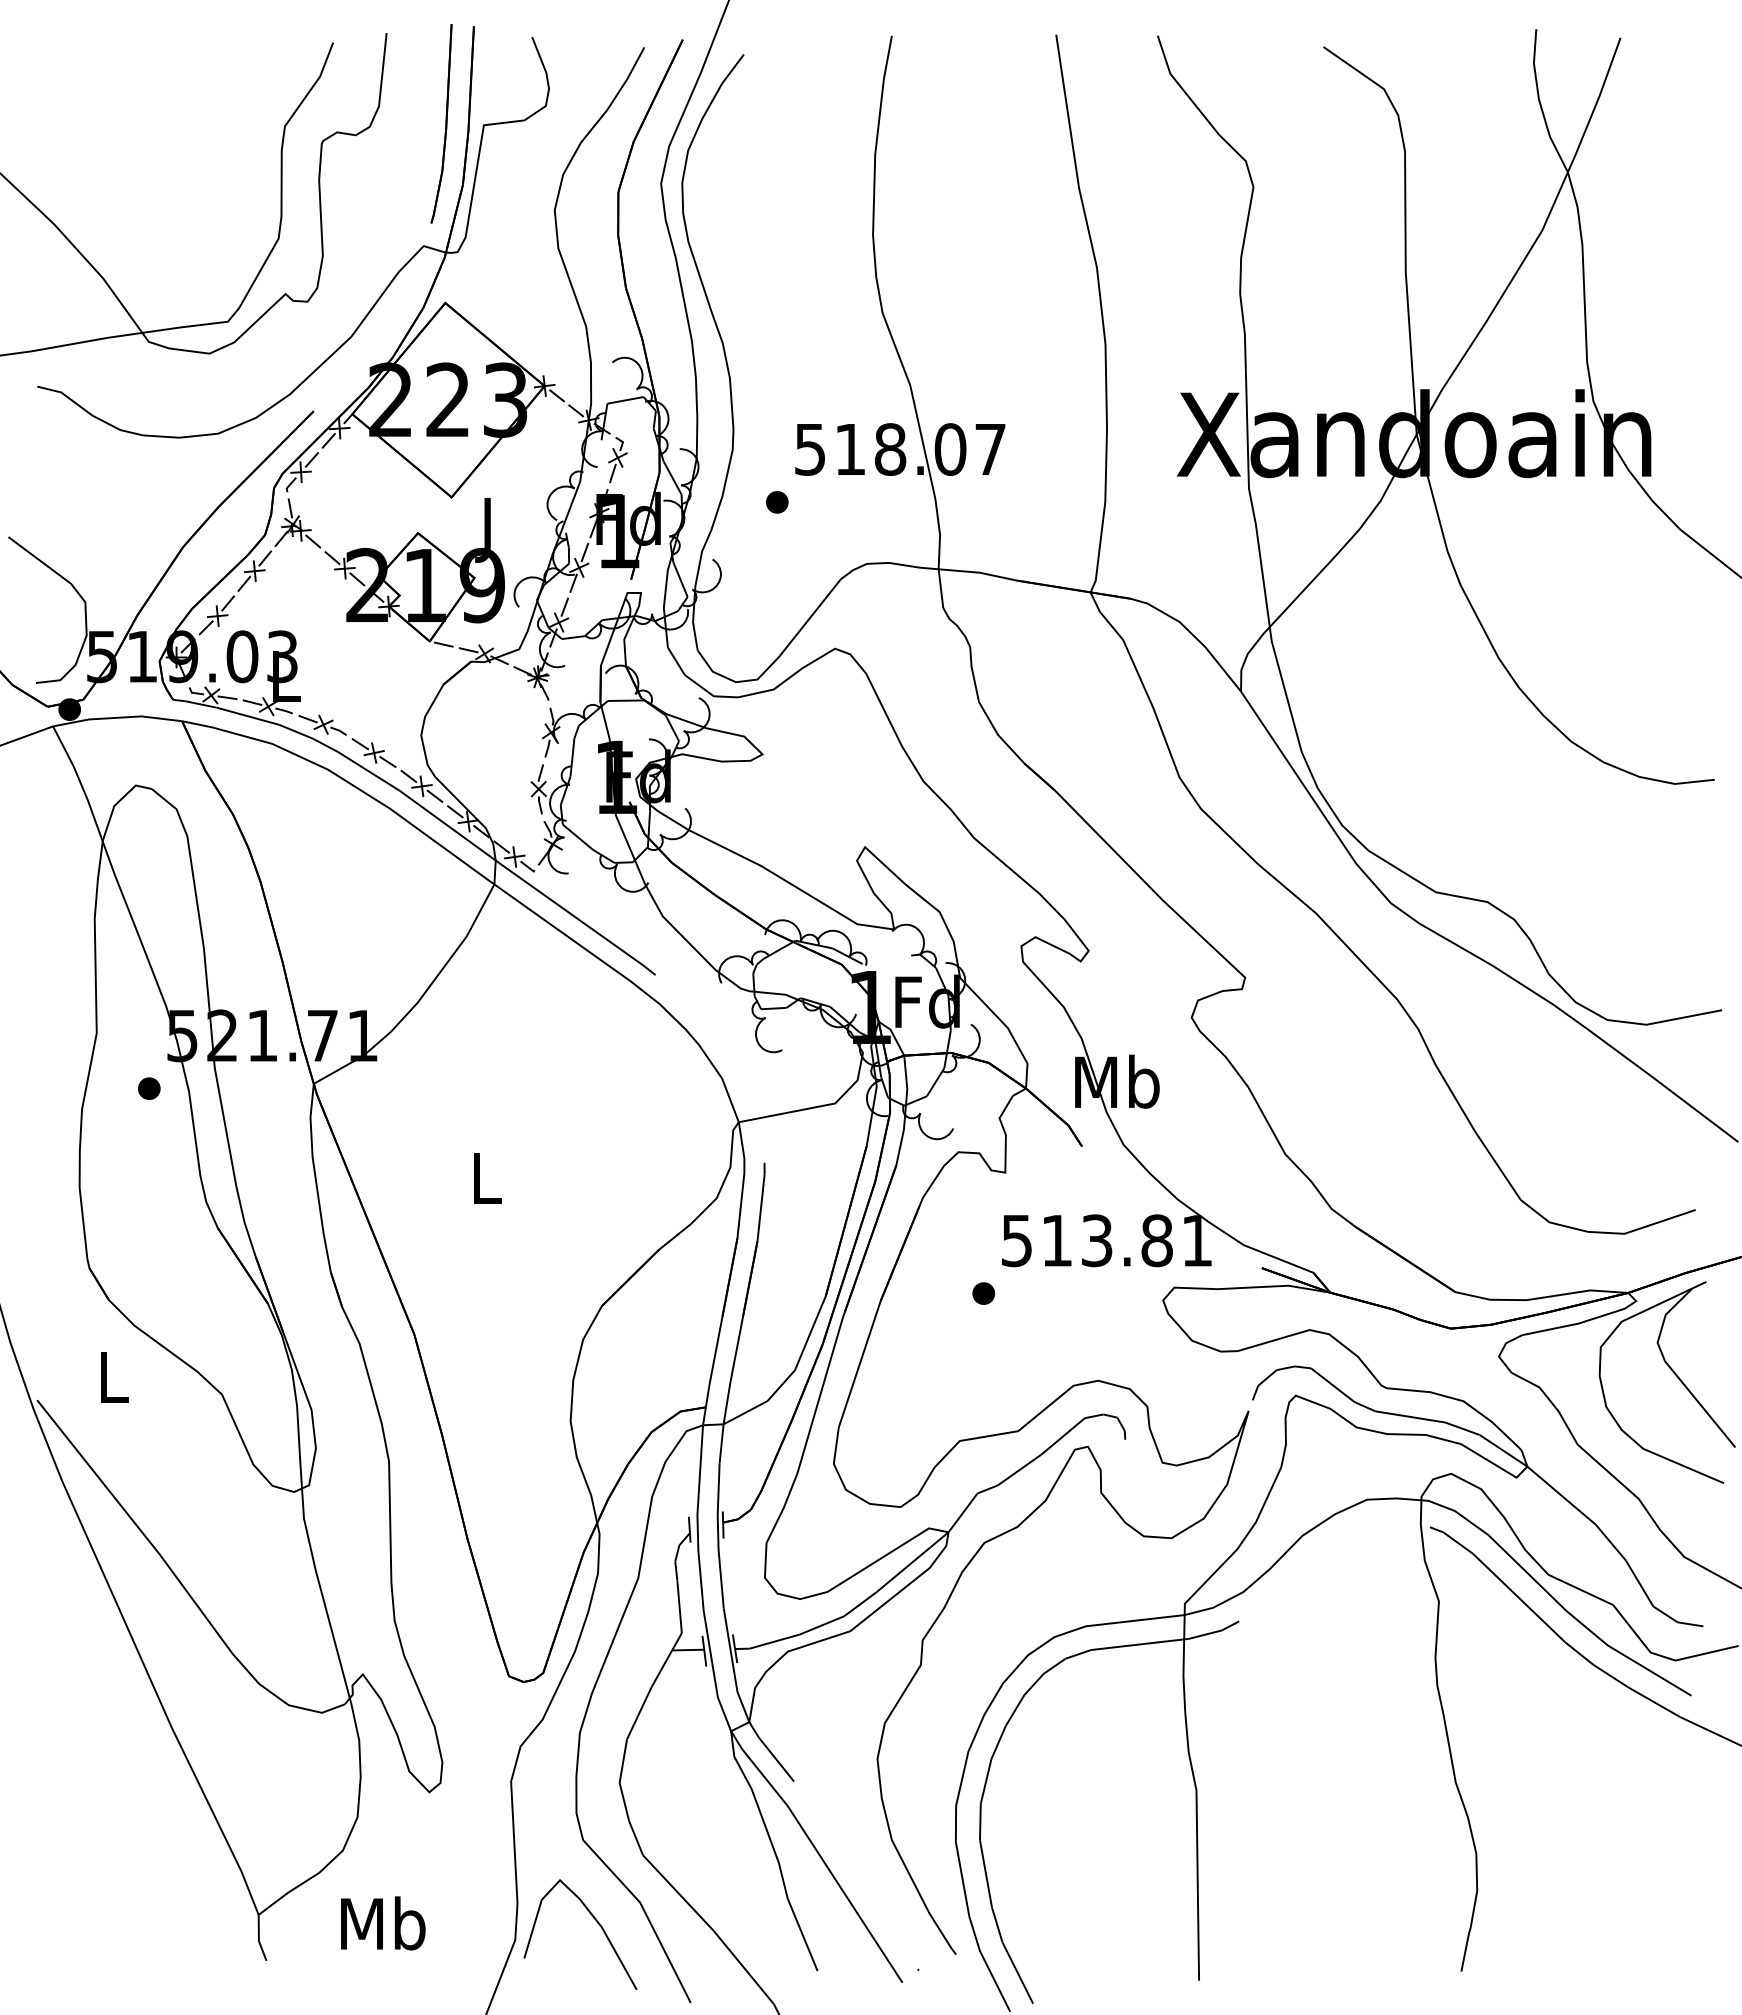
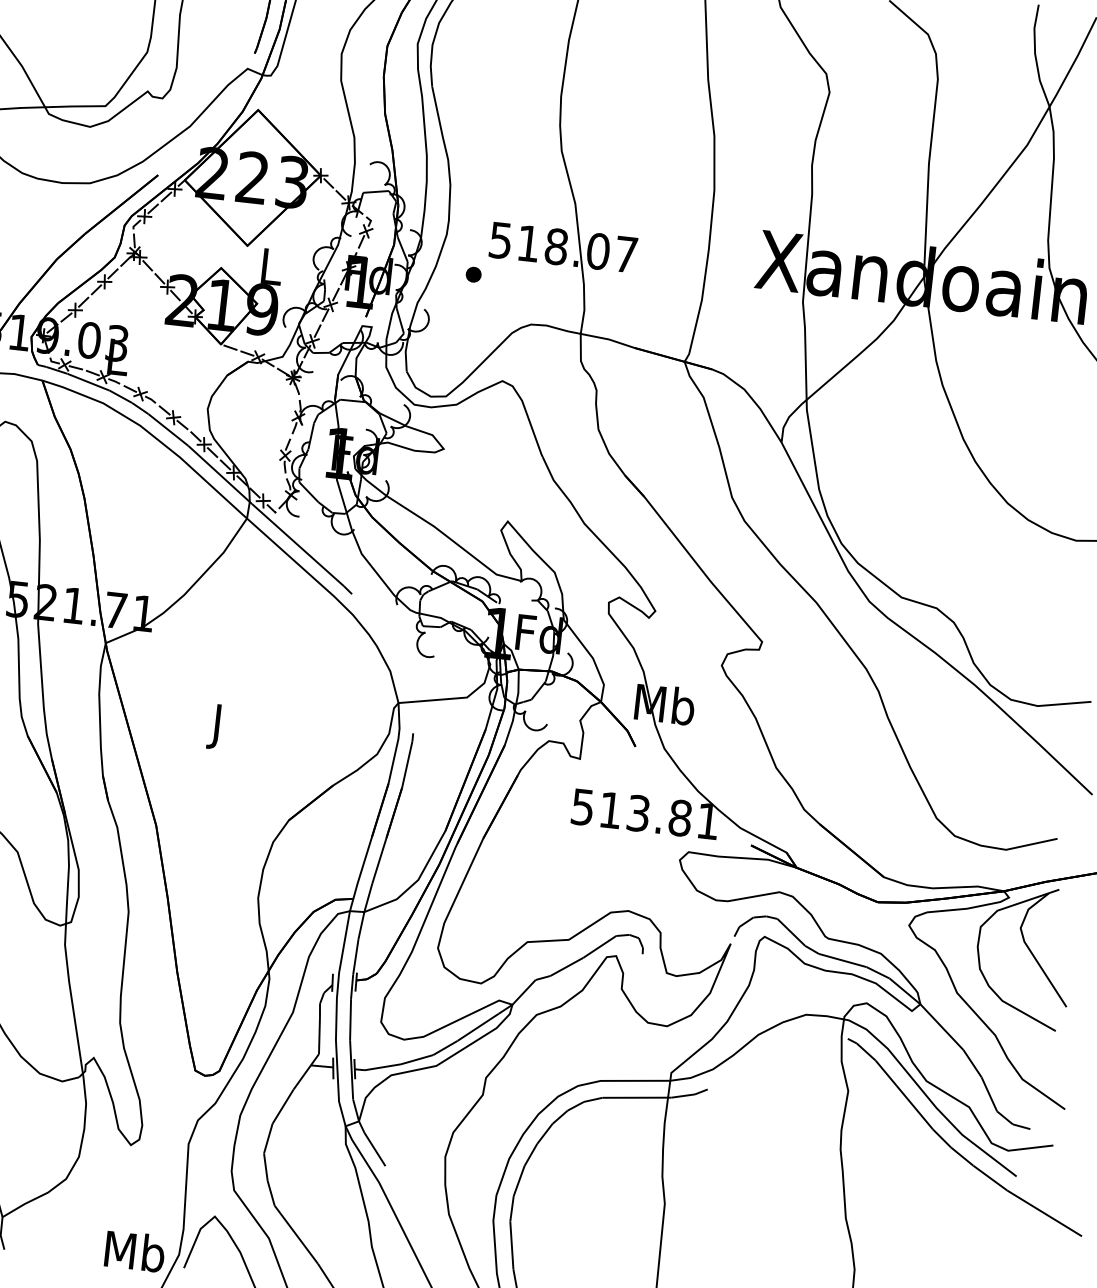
text: (489, 530) -> (271, 271), J -> L
text: (486, 1184) -> (218, 726), L -> J
part: (983, 1293) -> (555, 841), removed
text: (383, 1923) -> (135, 1251), moved

